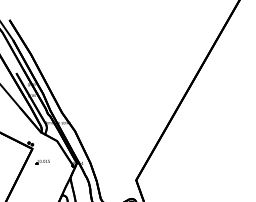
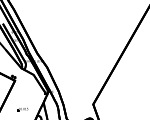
part: (42, 161) -> (22, 109), moved

